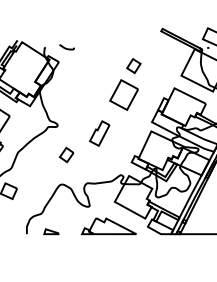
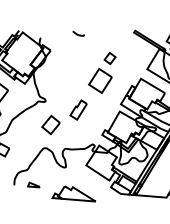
curve: (66, 47) -> (78, 33), moved
part: (66, 154) -> (50, 124), size x1.6
part: (108, 226) -> (74, 193), moved

